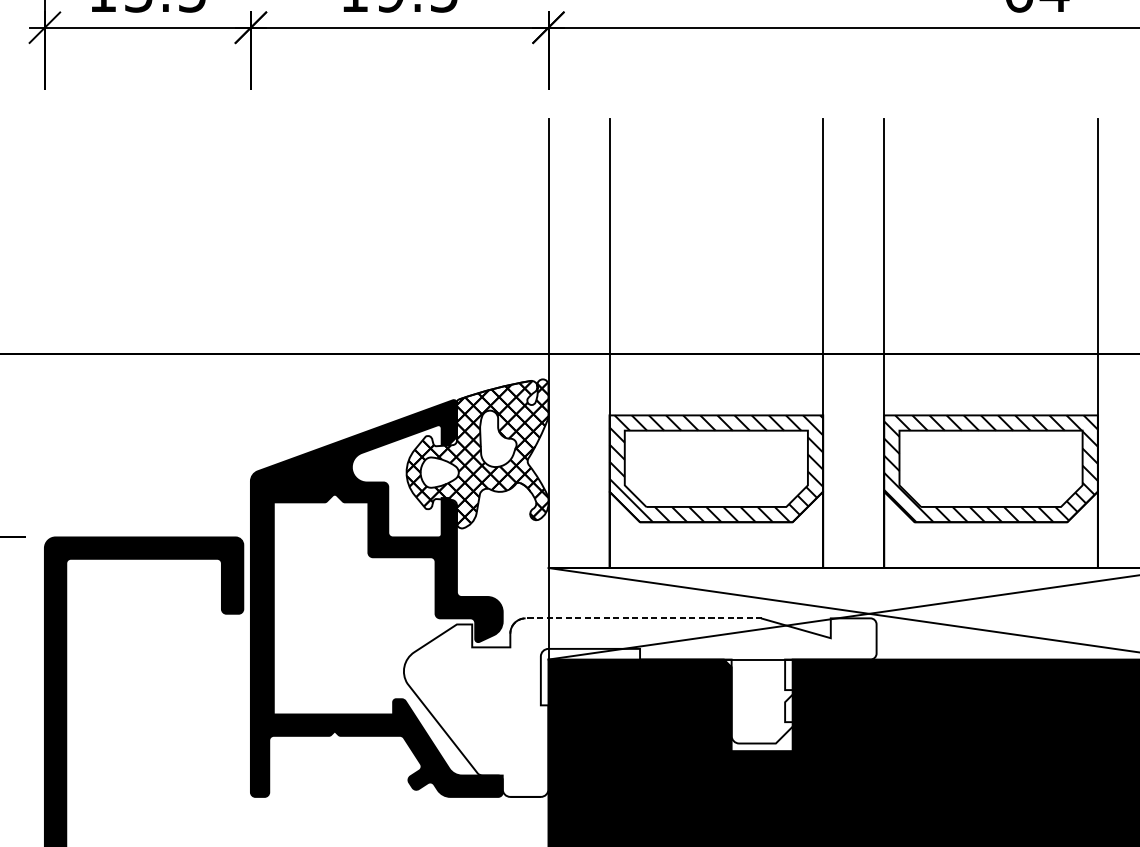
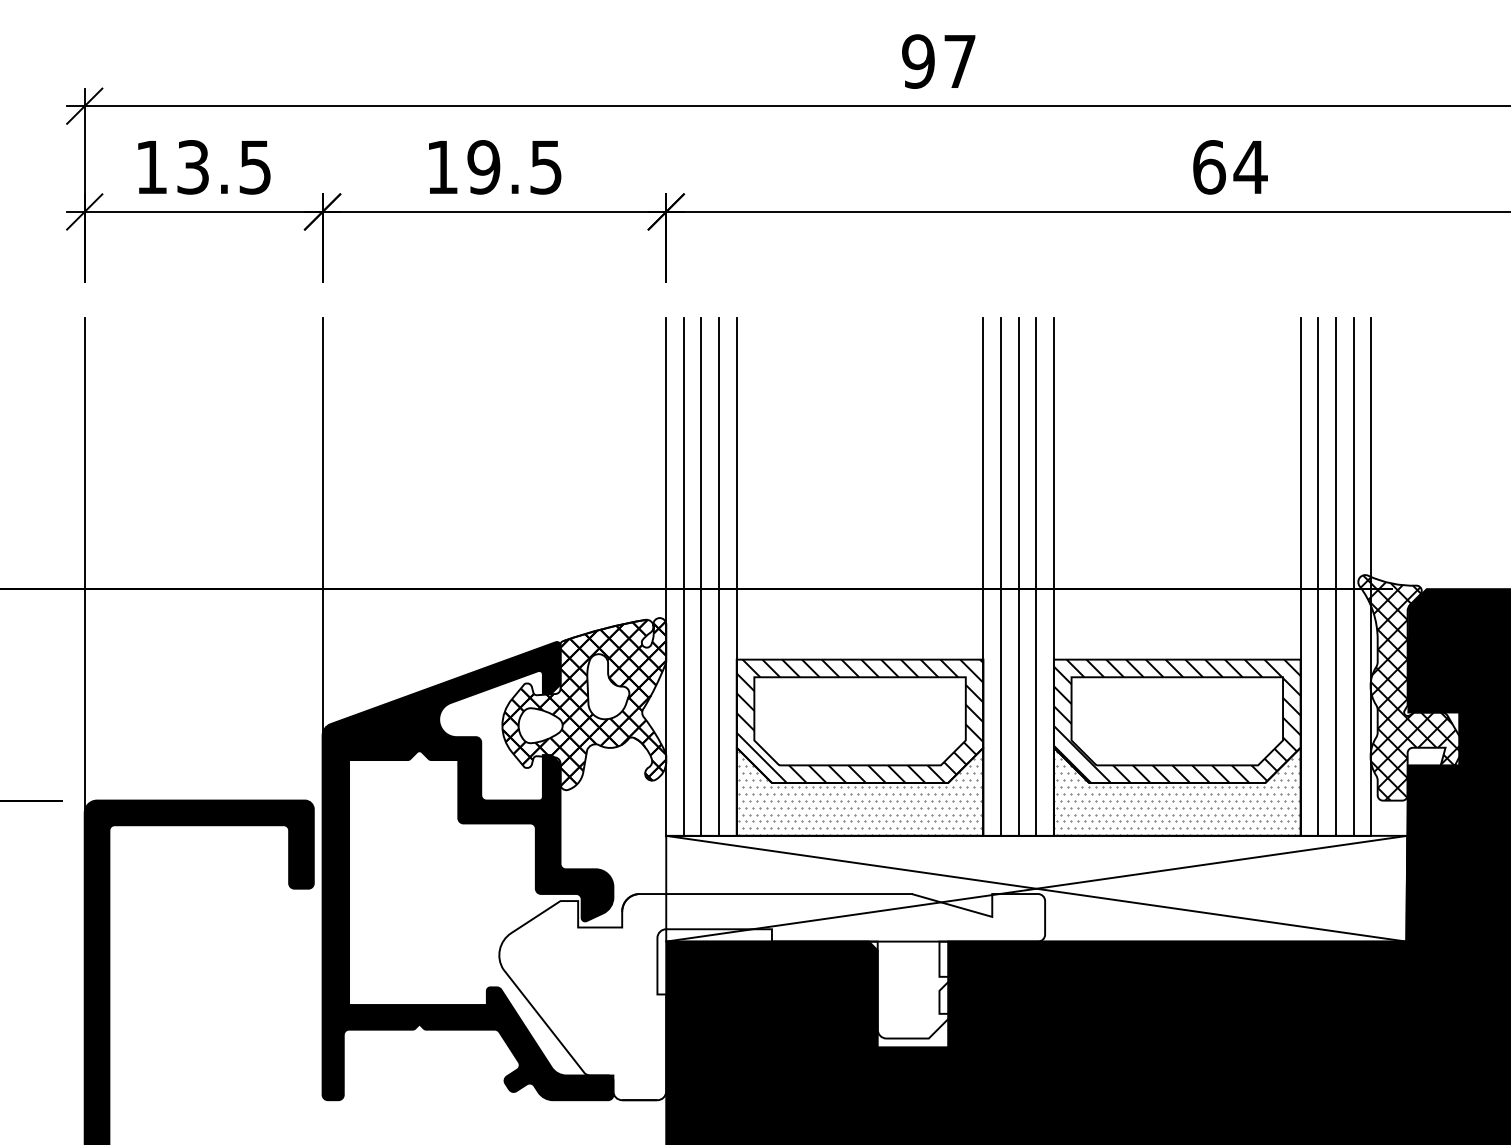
line: (250, 300) -> (322, 526), added
line: (44, 333) -> (84, 564), added
line: (563, 343) -> (683, 576), added
line: (579, 343) -> (701, 576), added
line: (594, 343) -> (719, 576), added
line: (838, 343) -> (1001, 576), added
line: (853, 343) -> (1018, 576), added
line: (869, 343) -> (1036, 576), added
line: (1113, 343) -> (1318, 576), added
line: (1128, 343) -> (1335, 576), added
hatch: (715, 531) -> (859, 793), added
hatch: (989, 531) -> (1175, 793), added
line: (626, 618) -> (756, 894), dashed -> solid

